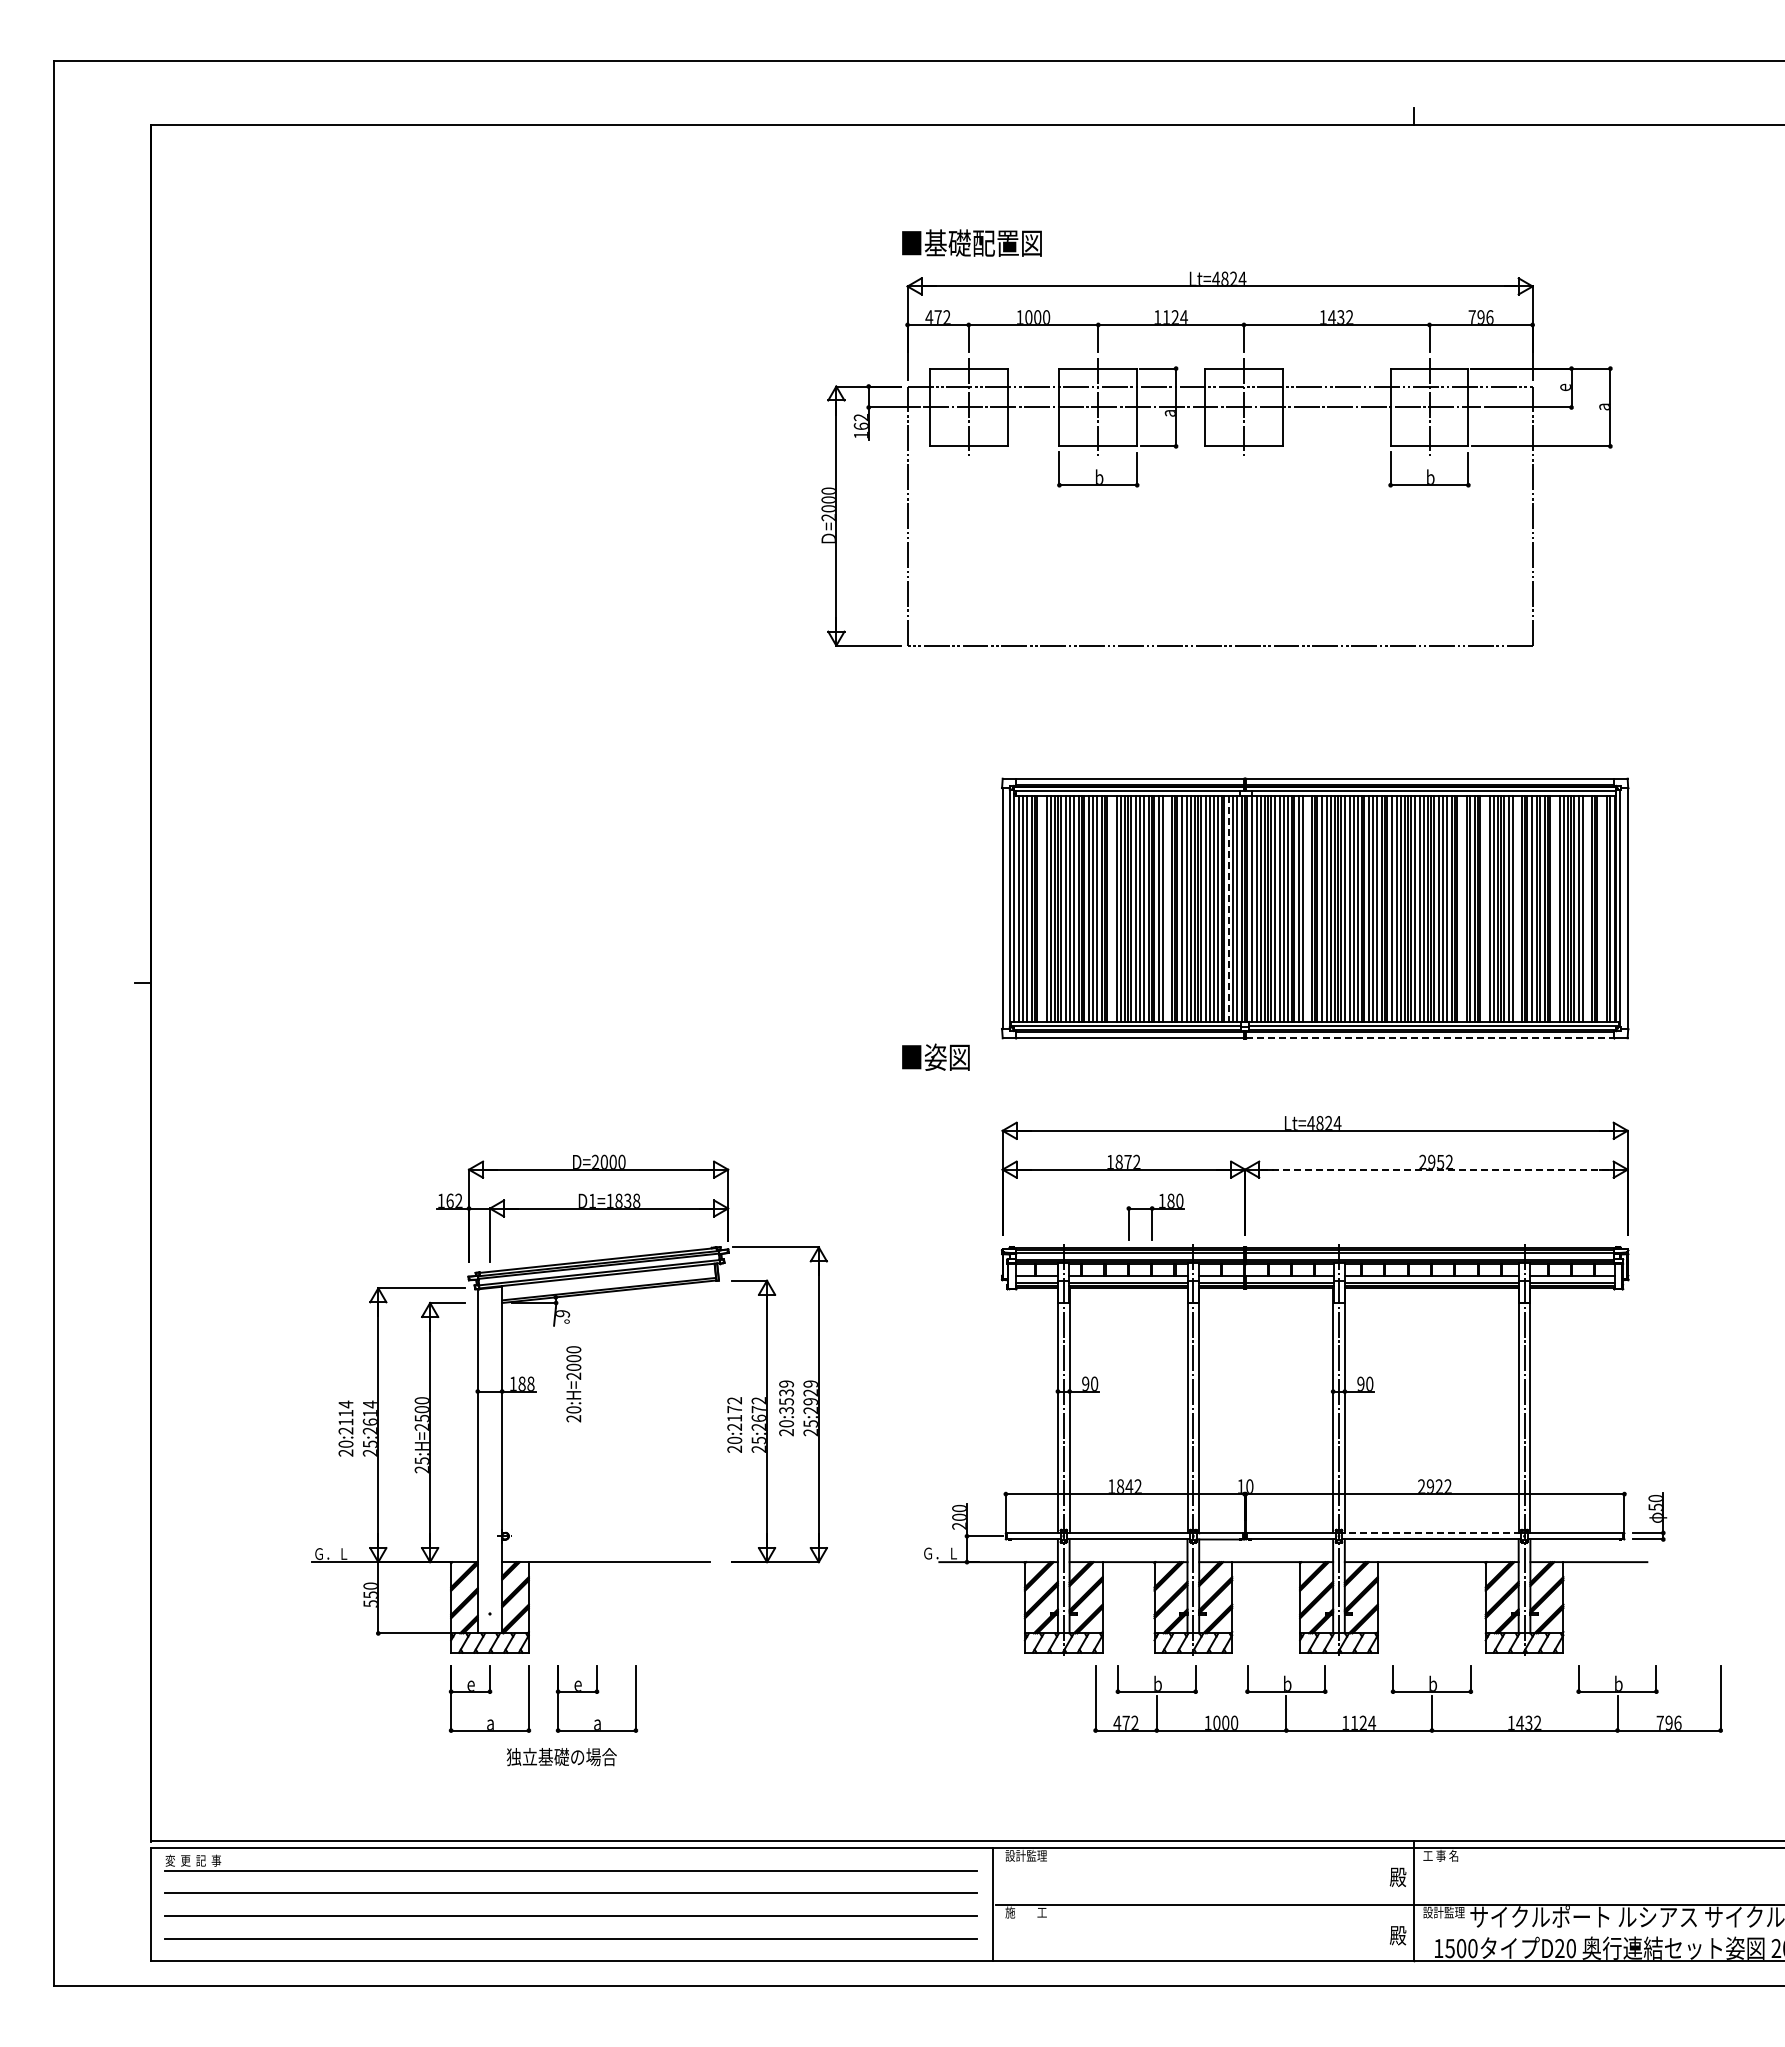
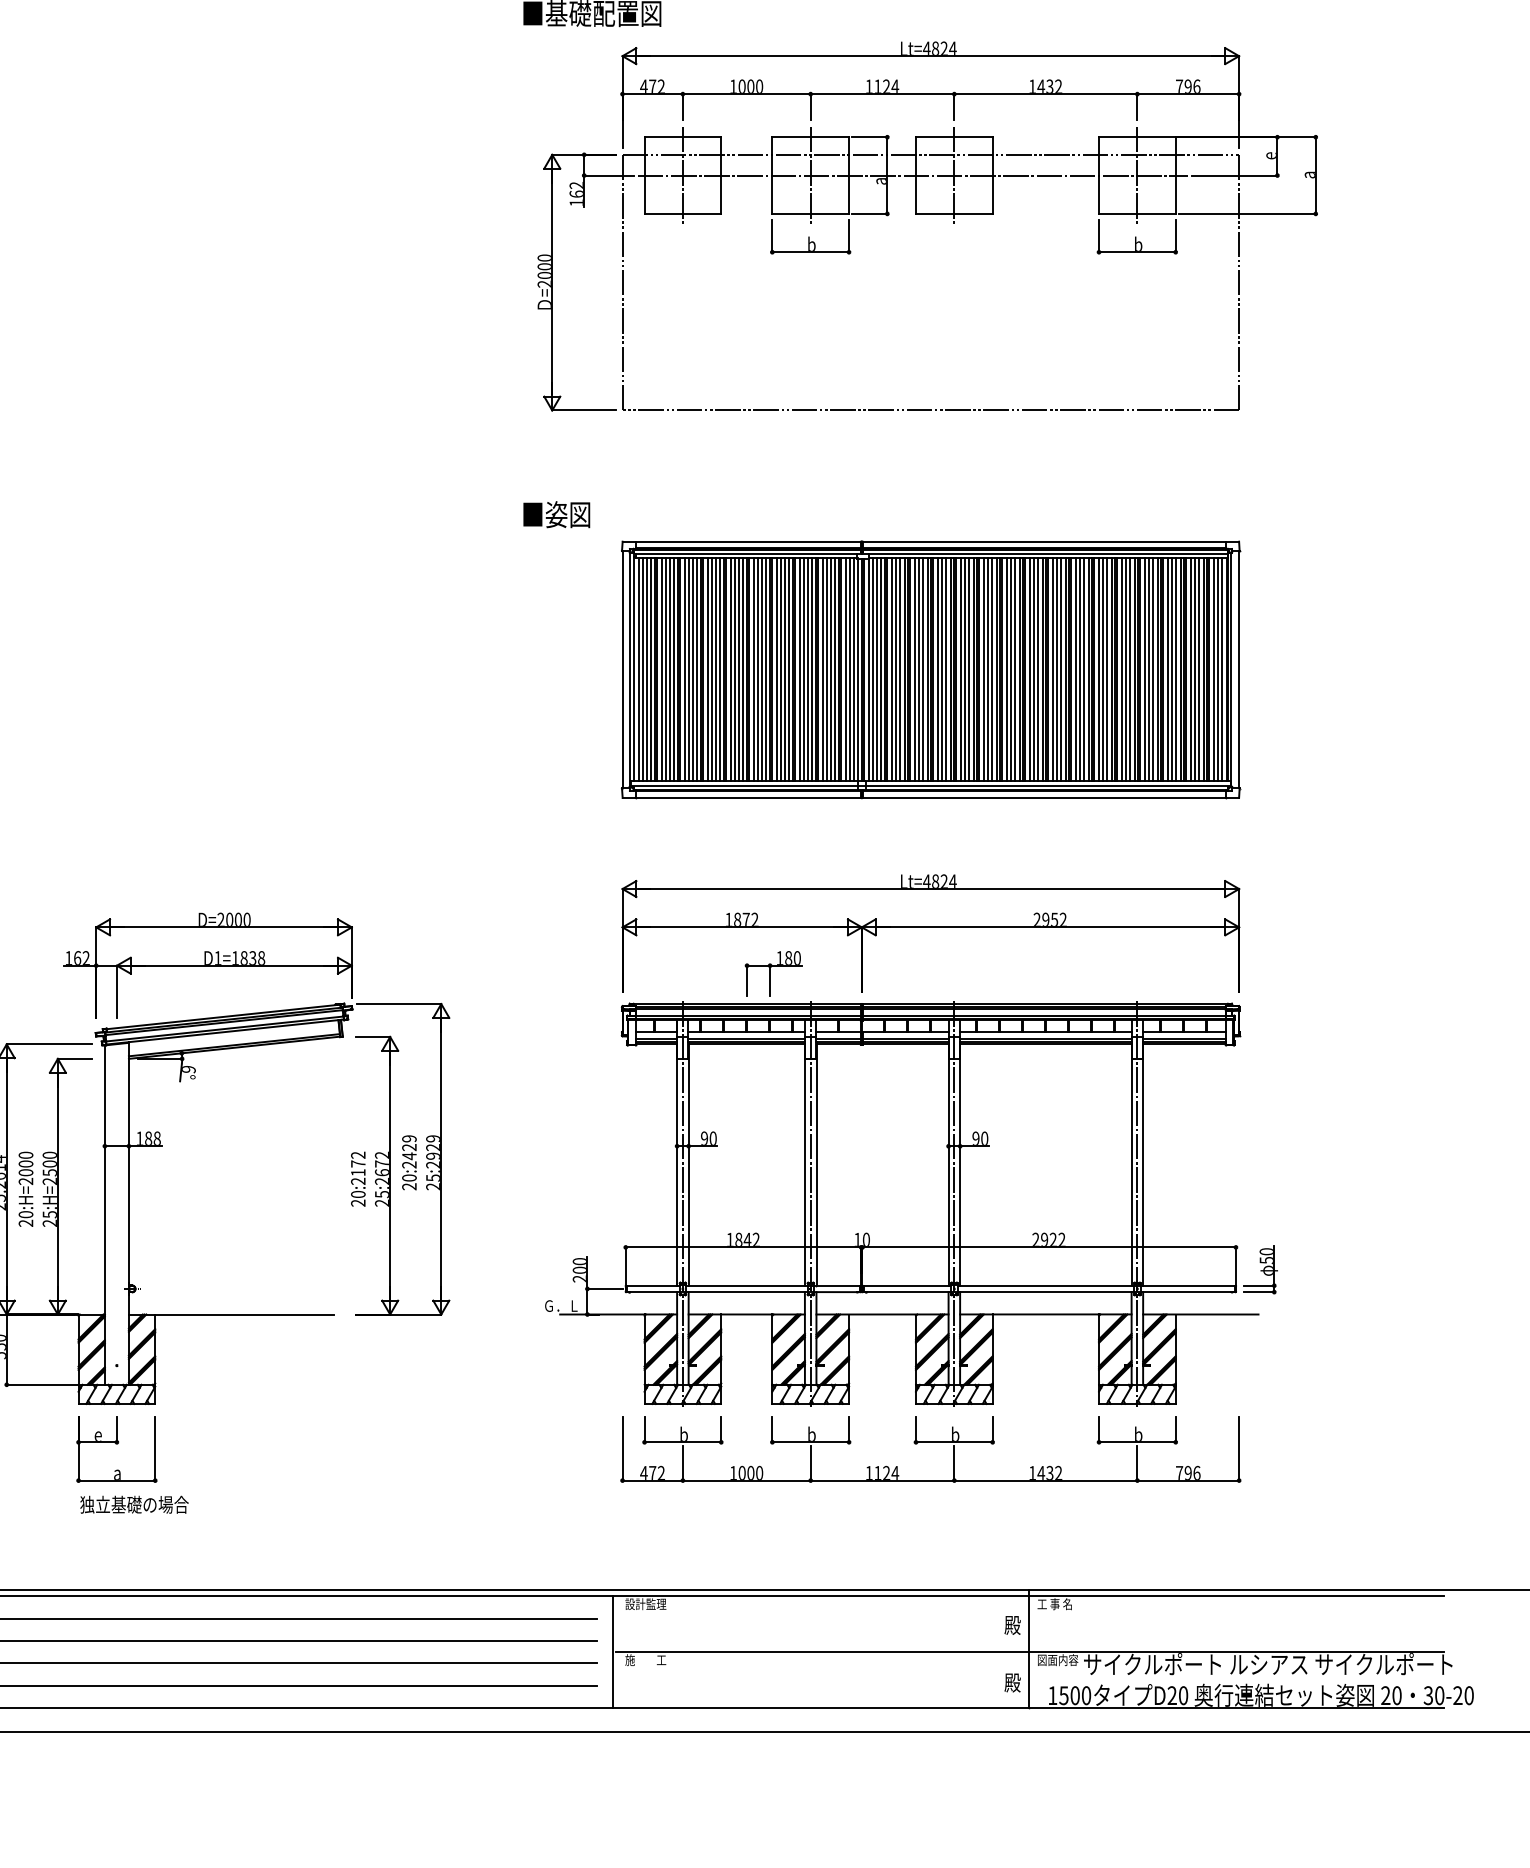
part: (1216, 446) -> (927, 214), moved
line: (1042, 908) -> (661, 669), added
line: (1112, 908) -> (730, 669), added
line: (1167, 908) -> (785, 669), added
line: (1307, 908) -> (923, 669), added
line: (1462, 908) -> (1076, 669), added
line: (1485, 908) -> (1098, 669), added
line: (1517, 908) -> (1130, 669), added
line: (1555, 908) -> (1167, 669), added
line: (1587, 908) -> (1199, 669), added
line: (1602, 908) -> (1214, 669), added
line: (1228, 909) -> (845, 670), dashed -> solid
line: (1430, 1038) -> (1044, 797), dashed -> solid
text: (935, 1056) -> (556, 513), moved
line: (1436, 1169) -> (1050, 927), dashed -> solid
text: (573, 1384) -> (25, 1189), moved
text: (786, 1401) -> (409, 1156), 20:3539 -> 20:2429
line: (1431, 1532) -> (1045, 1285), dashed -> solid
part: (596, 1698) -> (221, 1448), removed
part: (1407, 1698) -> (930, 1448), moved
text: (561, 1757) -> (134, 1505), moved
text: (1443, 1912) -> (1057, 1660), 設計監理 -> 図面内容

